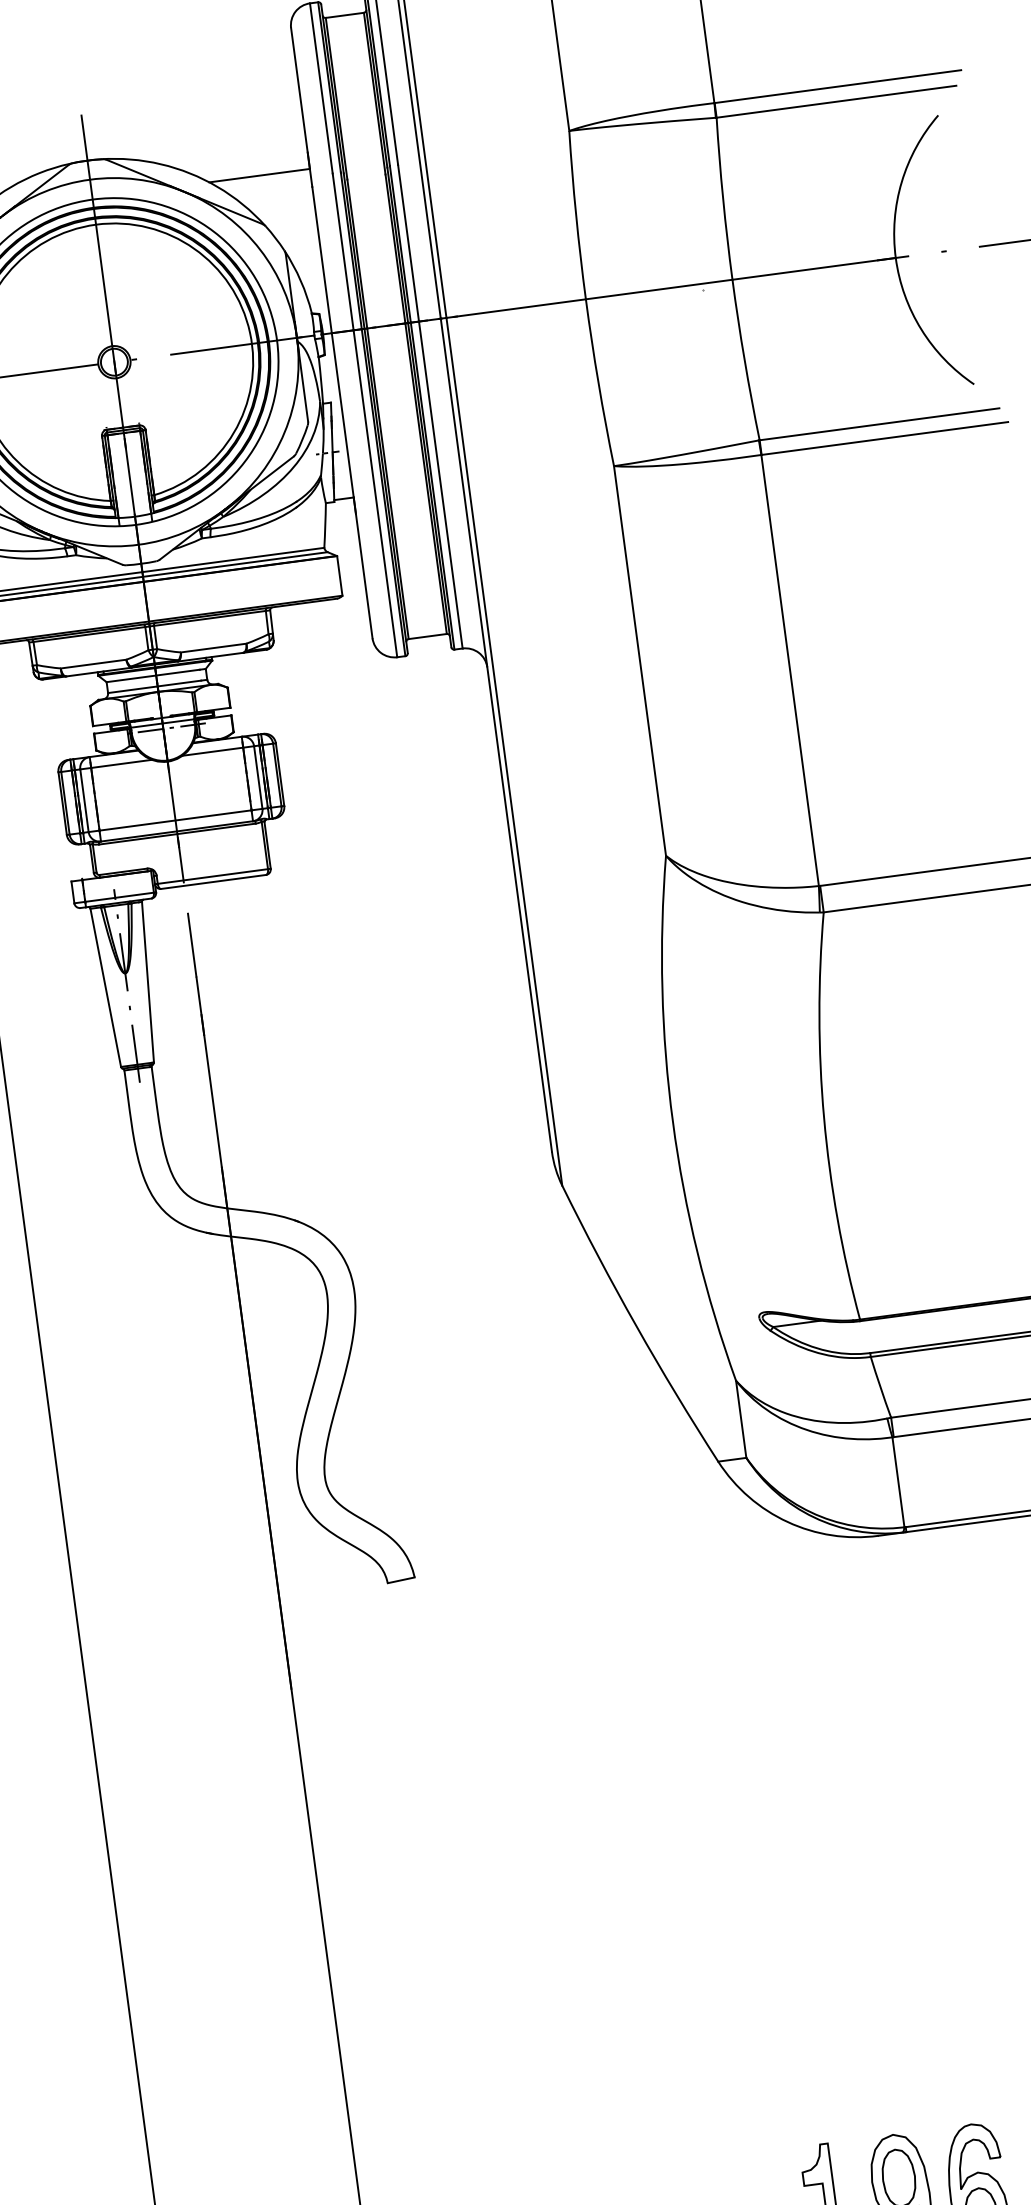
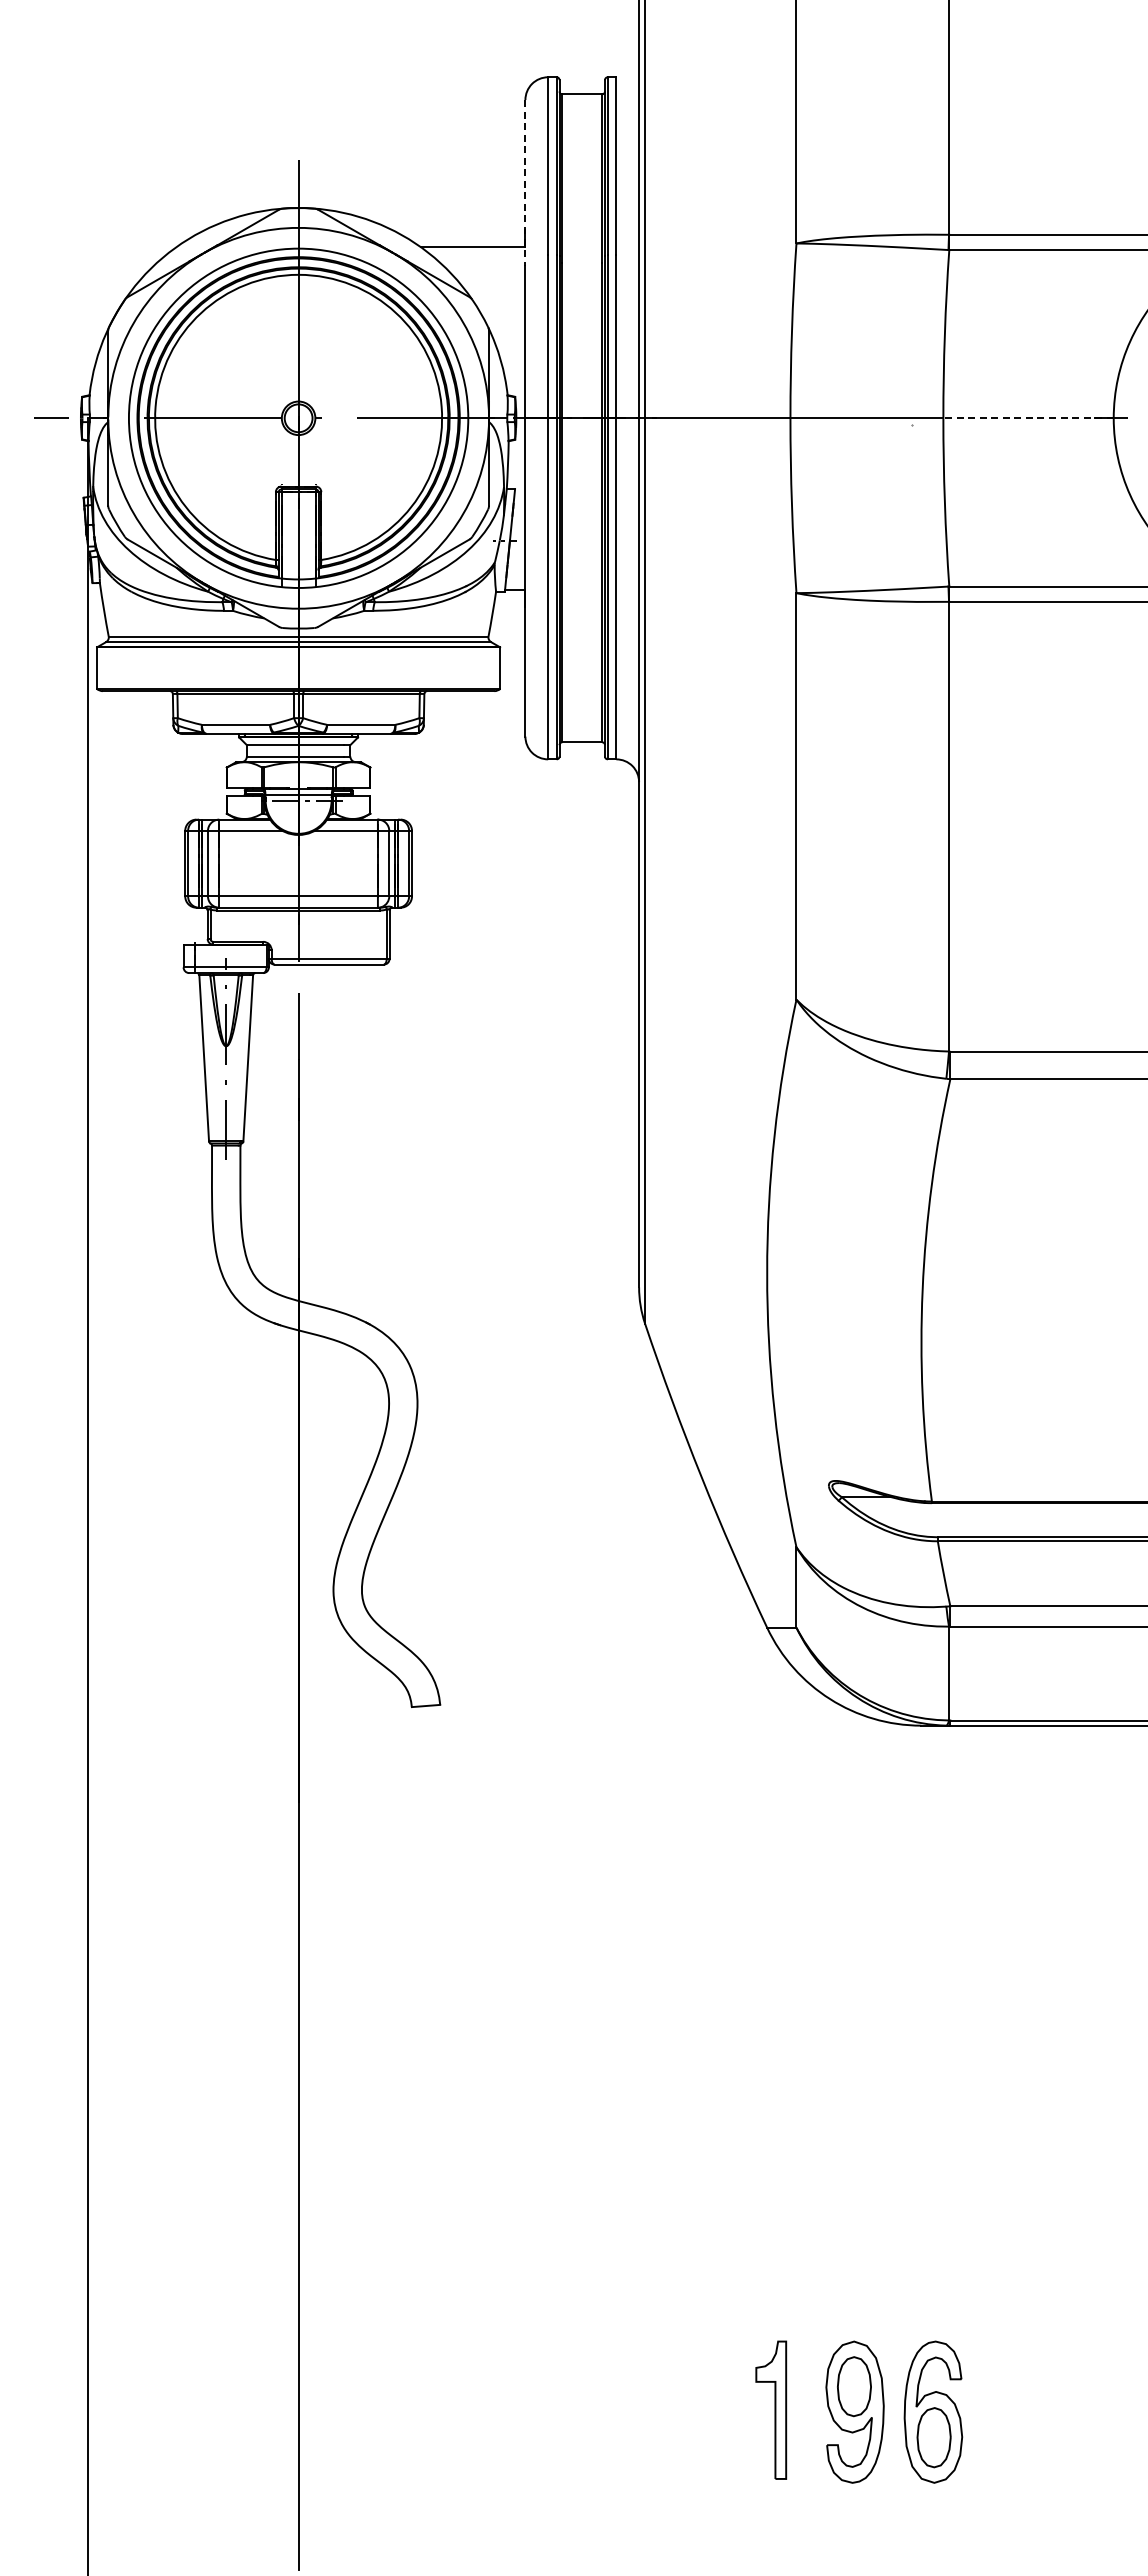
line: (301, 107) -> (525, 182), solid -> dashed
line: (814, 269) -> (1028, 418), solid -> dashed

